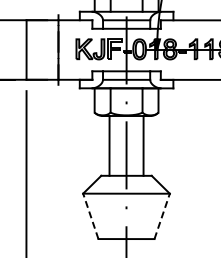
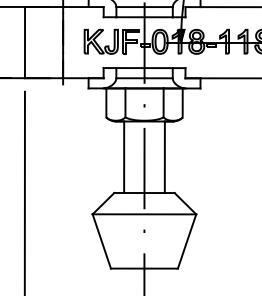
line: (90, 216) -> (101, 241), dashed -> solid
line: (162, 216) -> (187, 241), dashed -> solid

